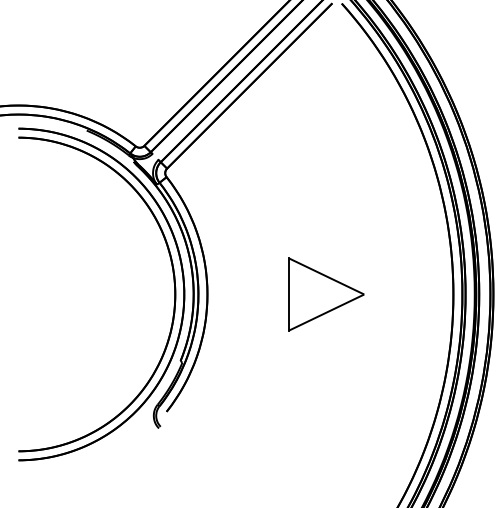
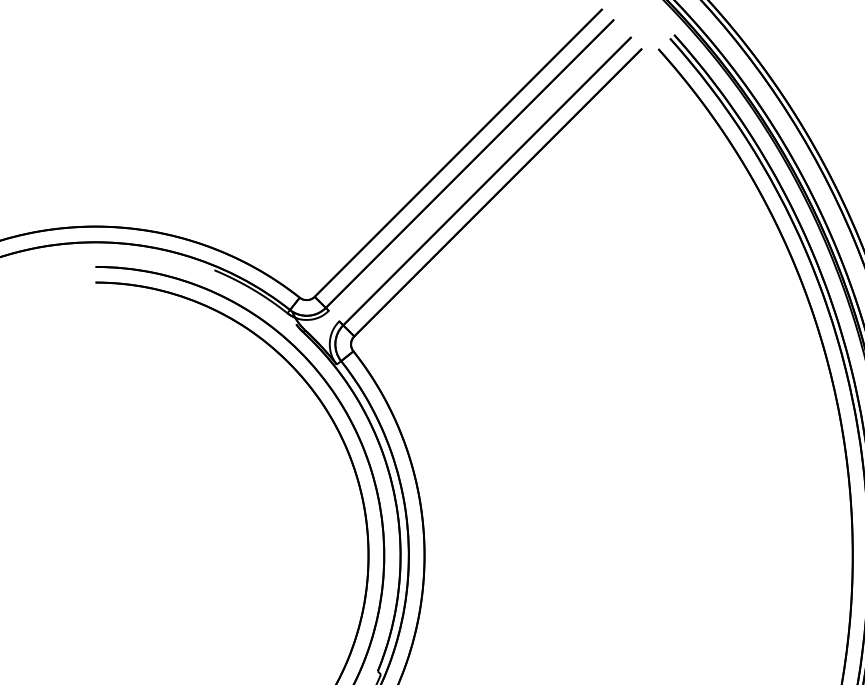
part: (326, 294) -> (631, 555), removed

